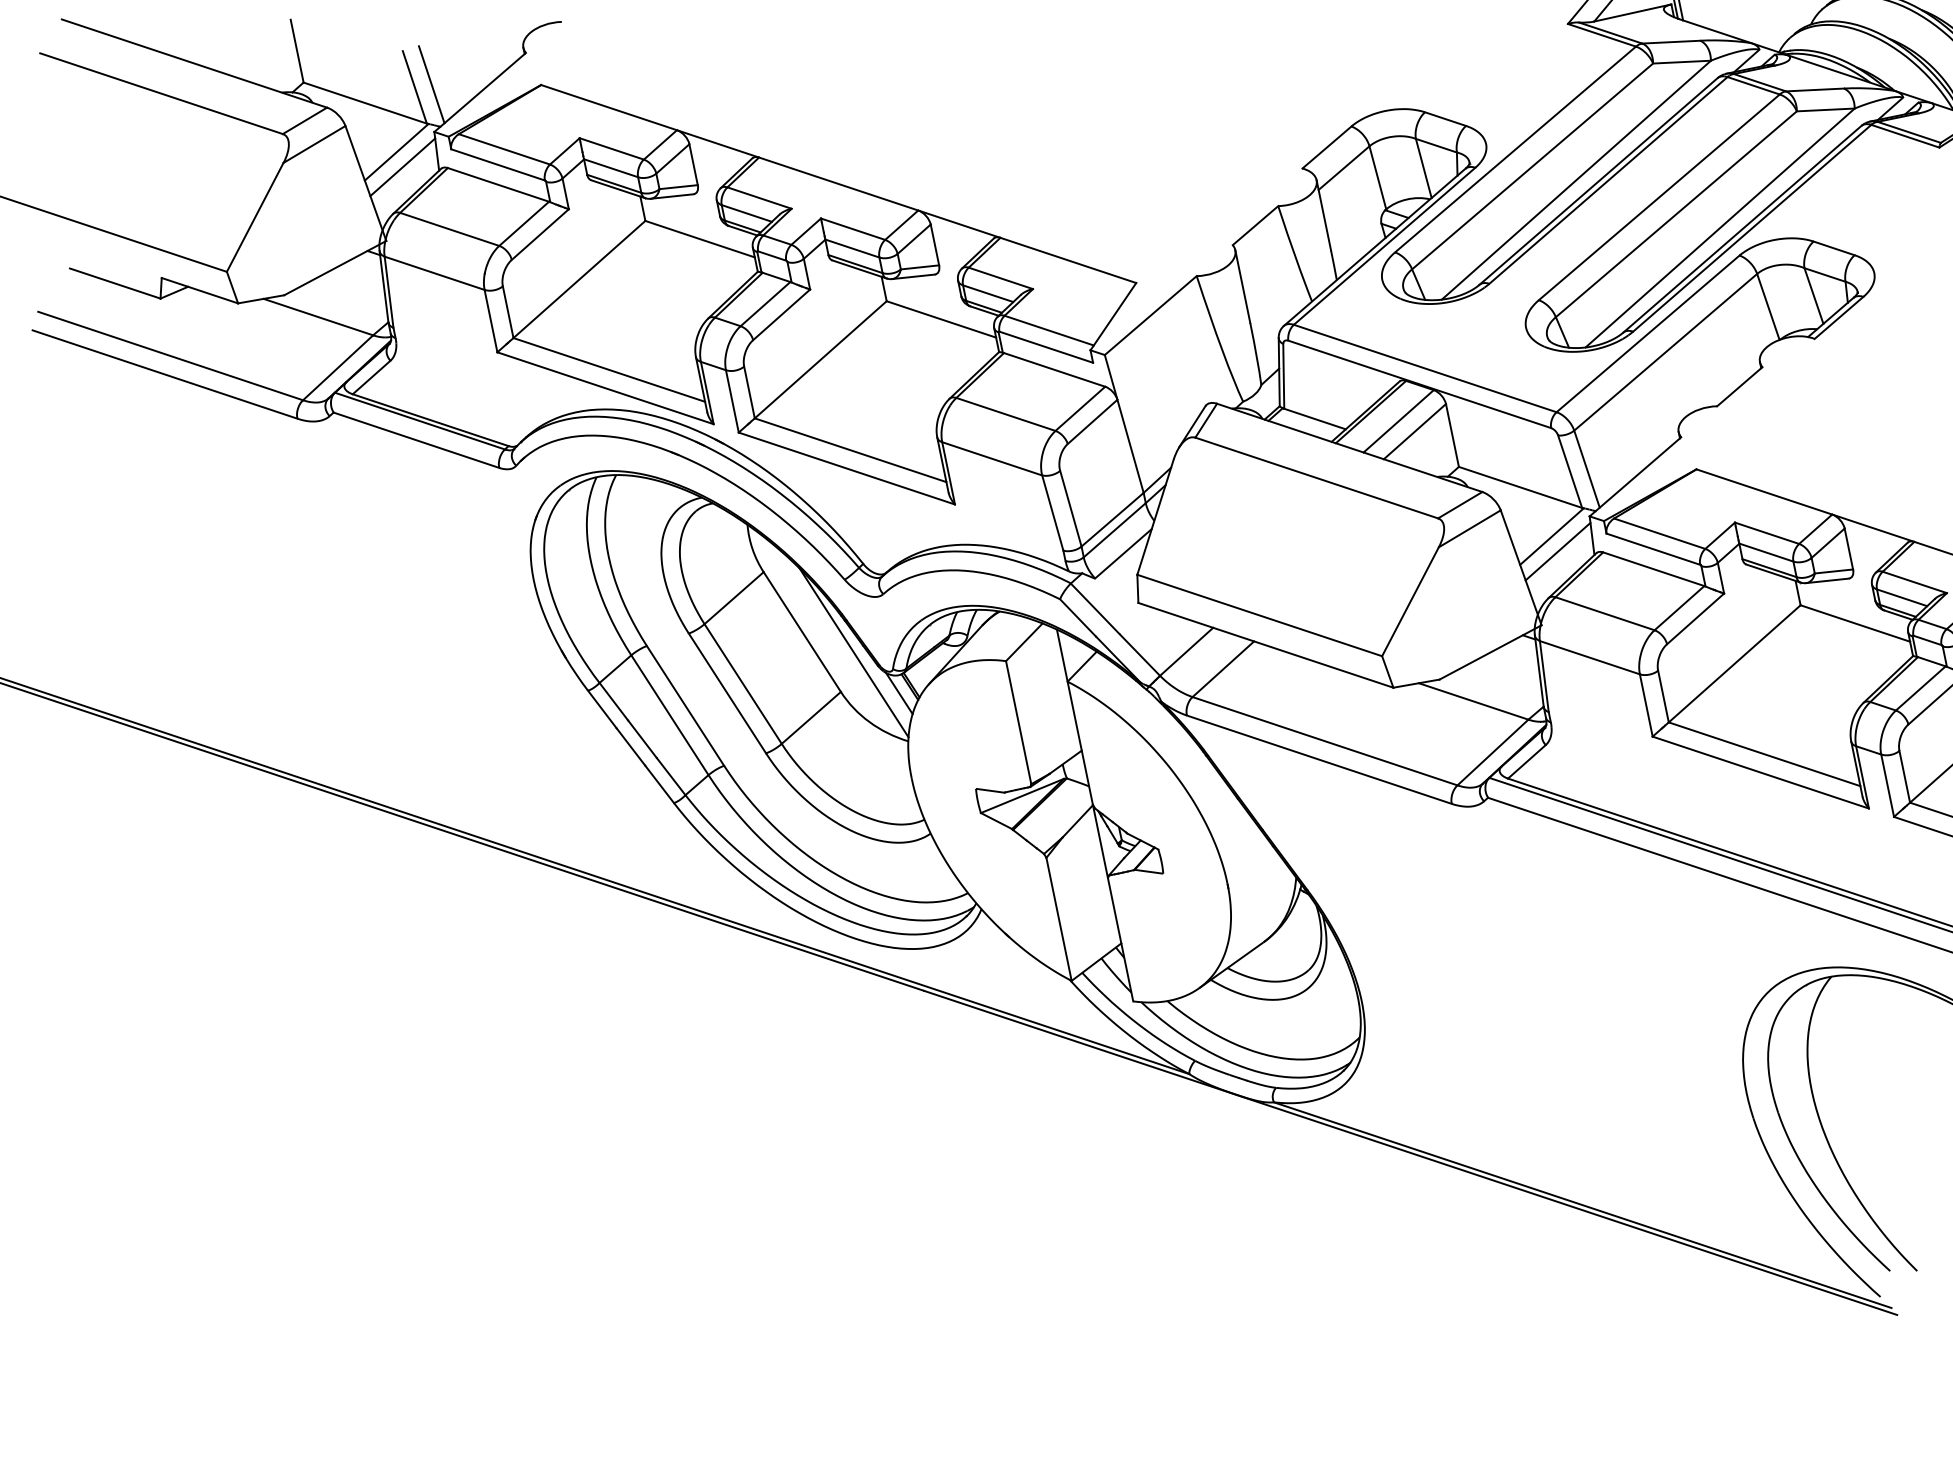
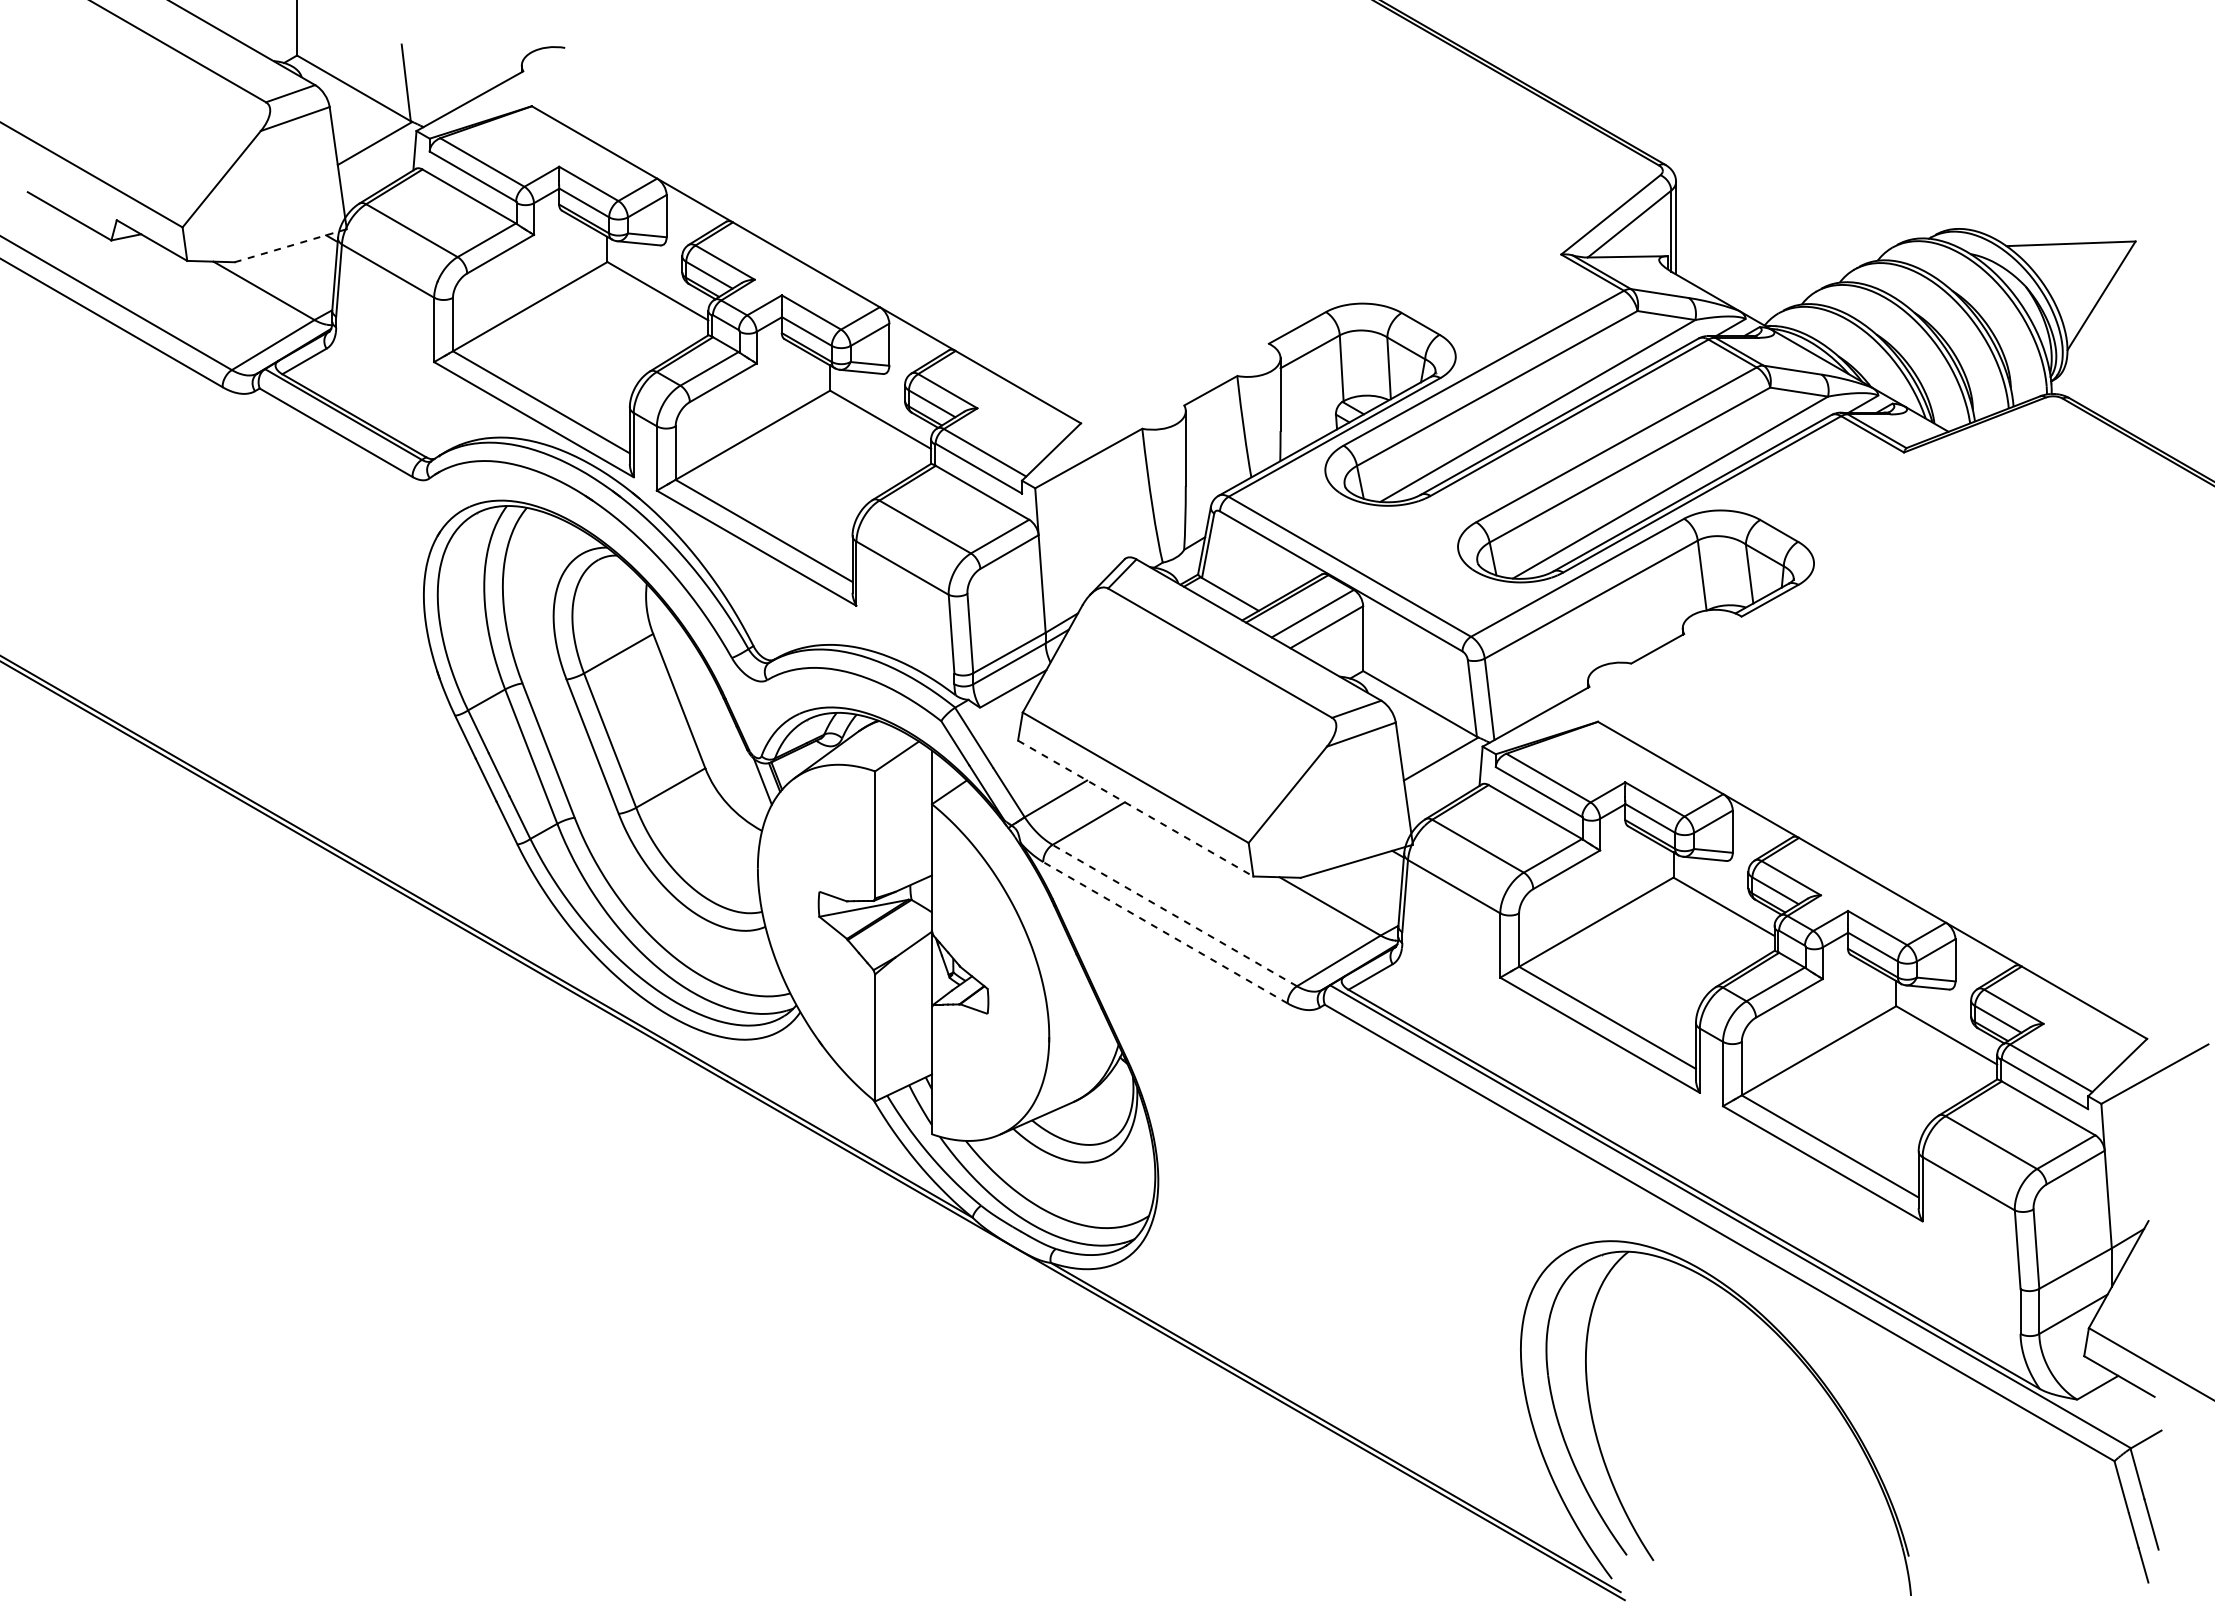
line: (431, 84) -> (423, 83), removed
line: (403, 167) -> (378, 159), removed
line: (336, 267) -> (291, 245), solid -> dashed
line: (1558, 551) -> (1444, 775), removed
line: (1265, 645) -> (1135, 808), solid -> dashed
line: (854, 653) -> (726, 732), removed
line: (1324, 741) -> (1174, 915), solid -> dashed
line: (1319, 759) -> (1165, 932), solid -> dashed

